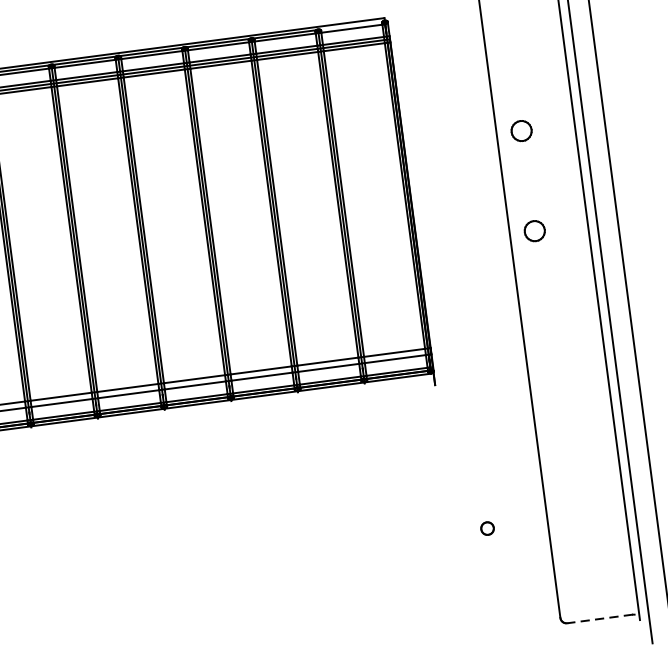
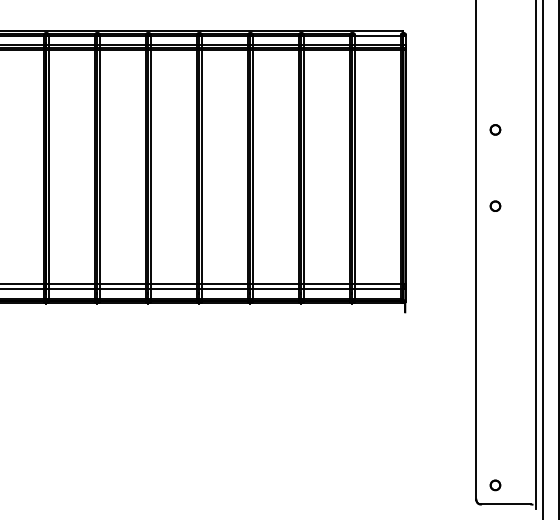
part: (521, 130) -> (495, 129), size x0.62
part: (534, 229) -> (495, 205), size x0.62
part: (487, 528) -> (495, 485), moved
line: (599, 619) -> (505, 504), dashed -> solid

